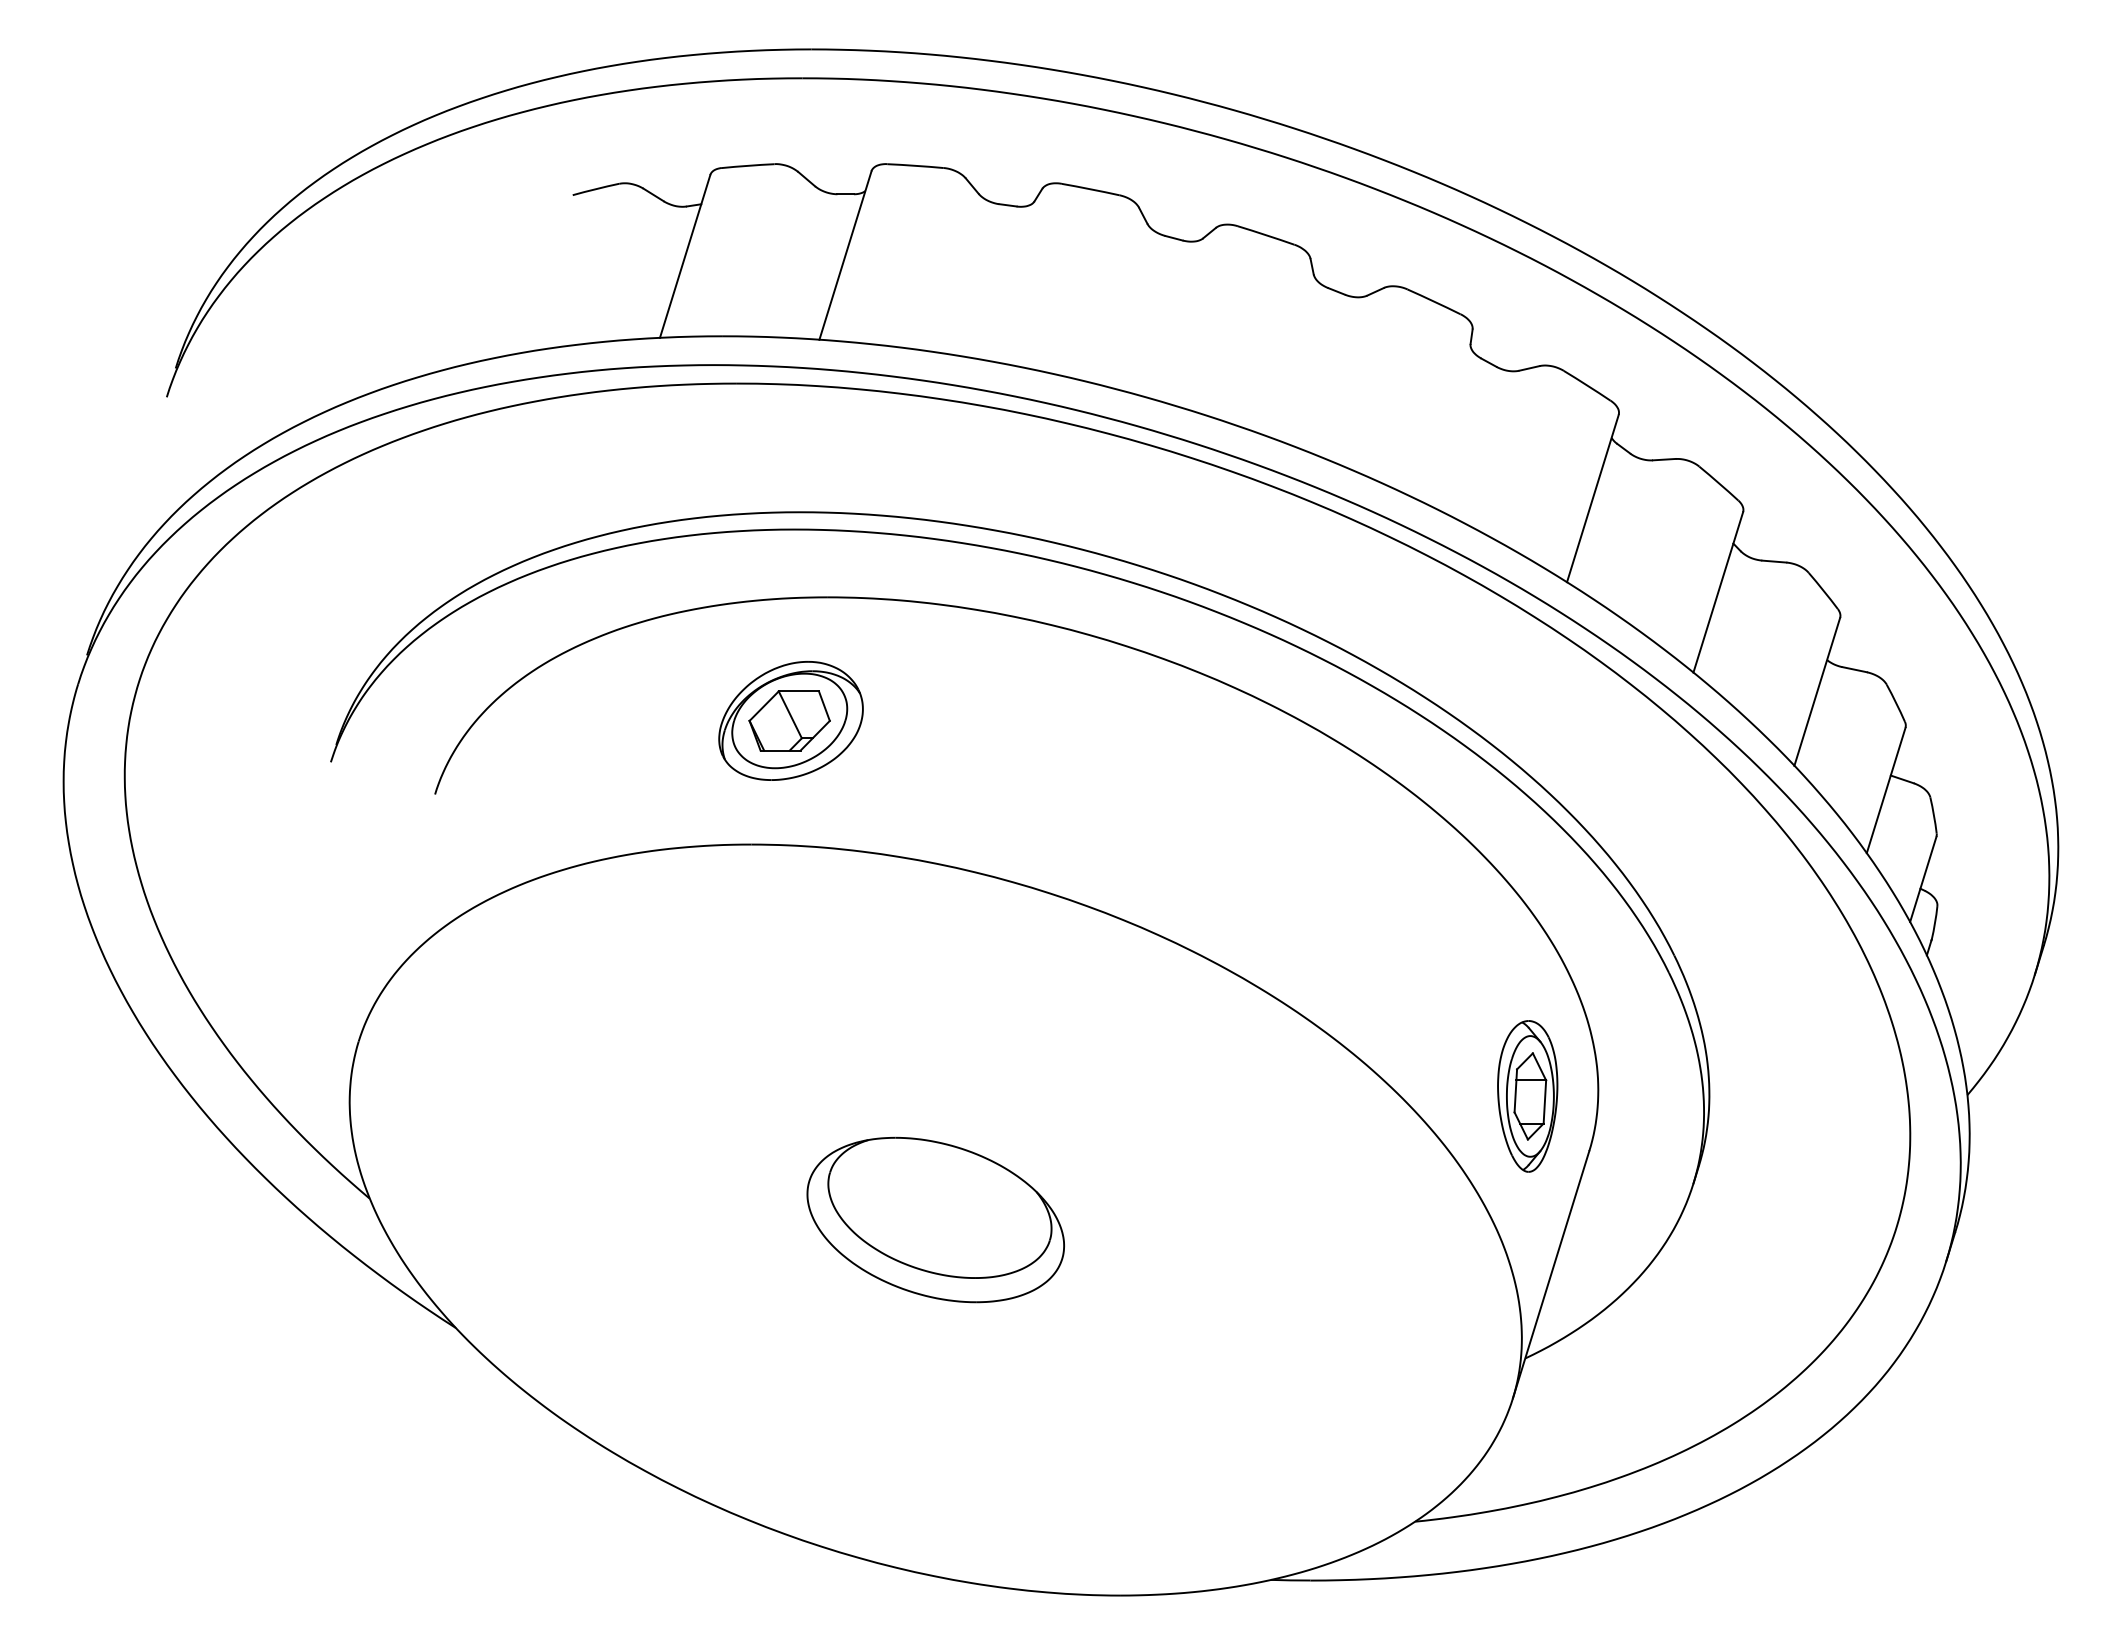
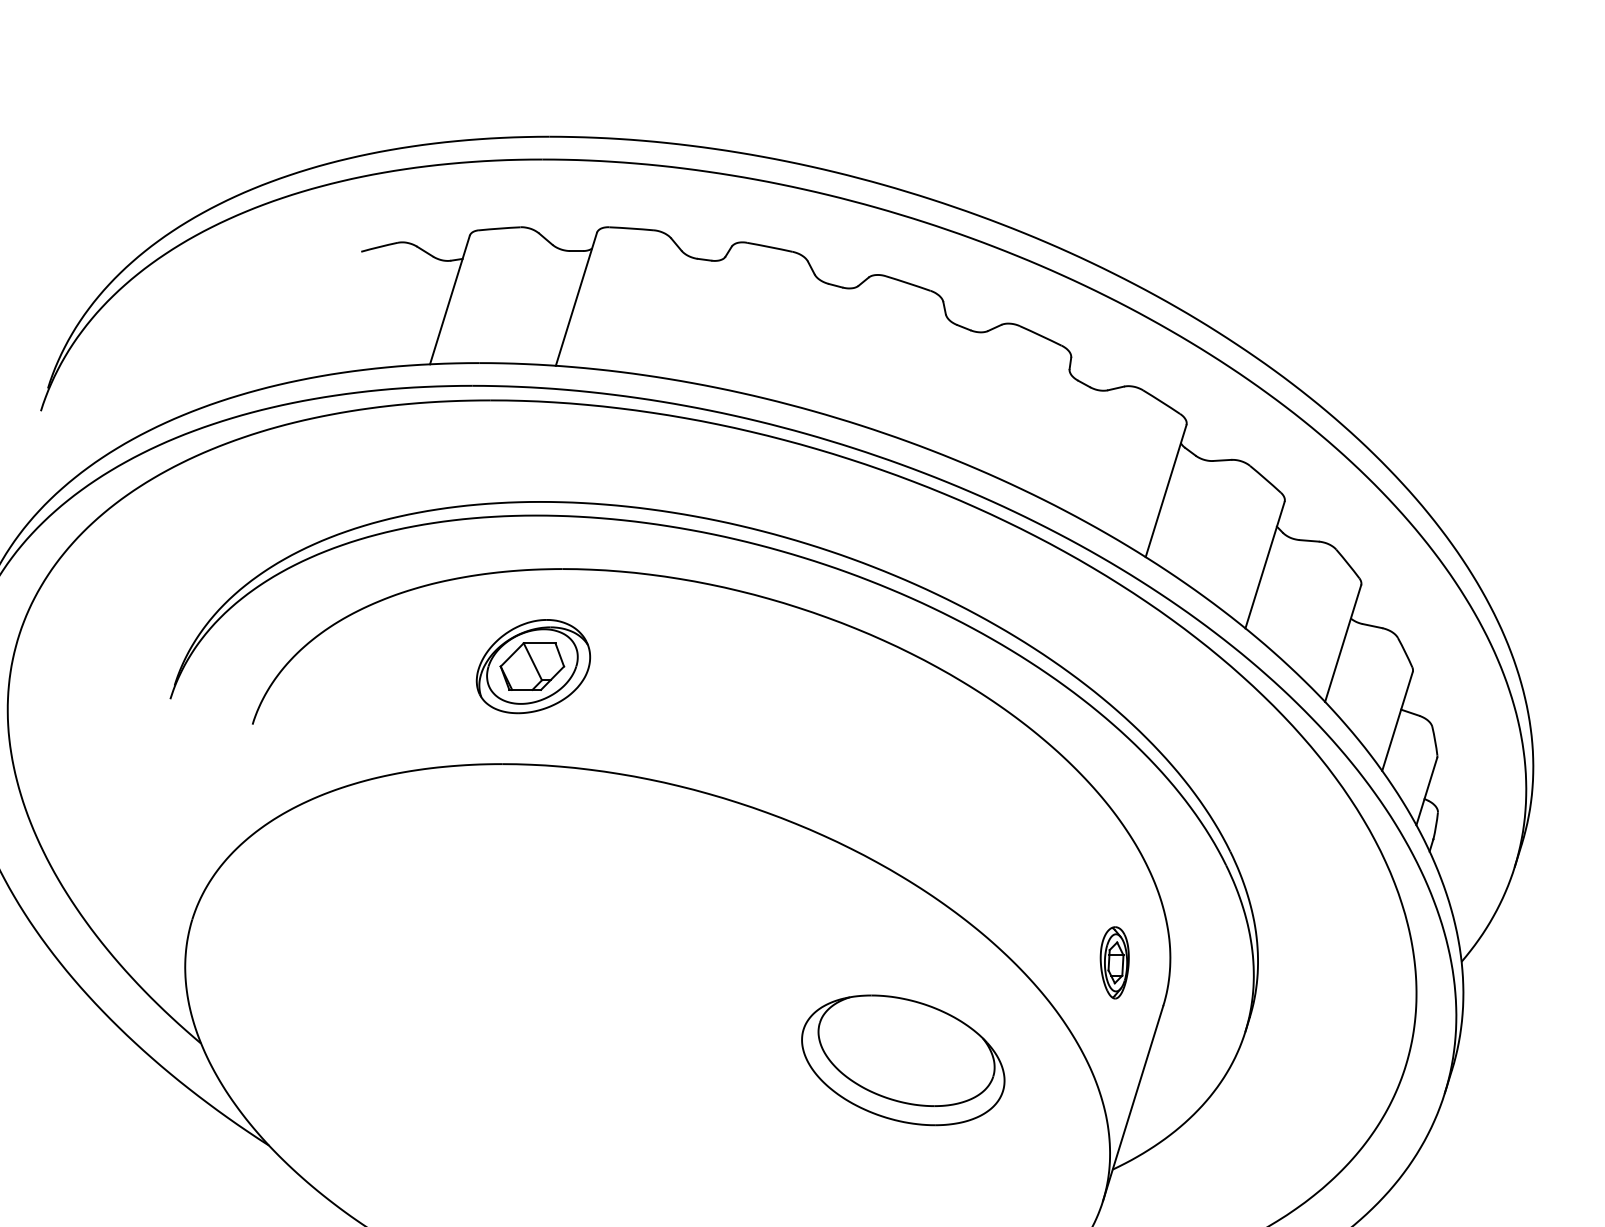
part: (1527, 1096) -> (1114, 962), size x0.6
part: (935, 1219) -> (903, 1059), moved

